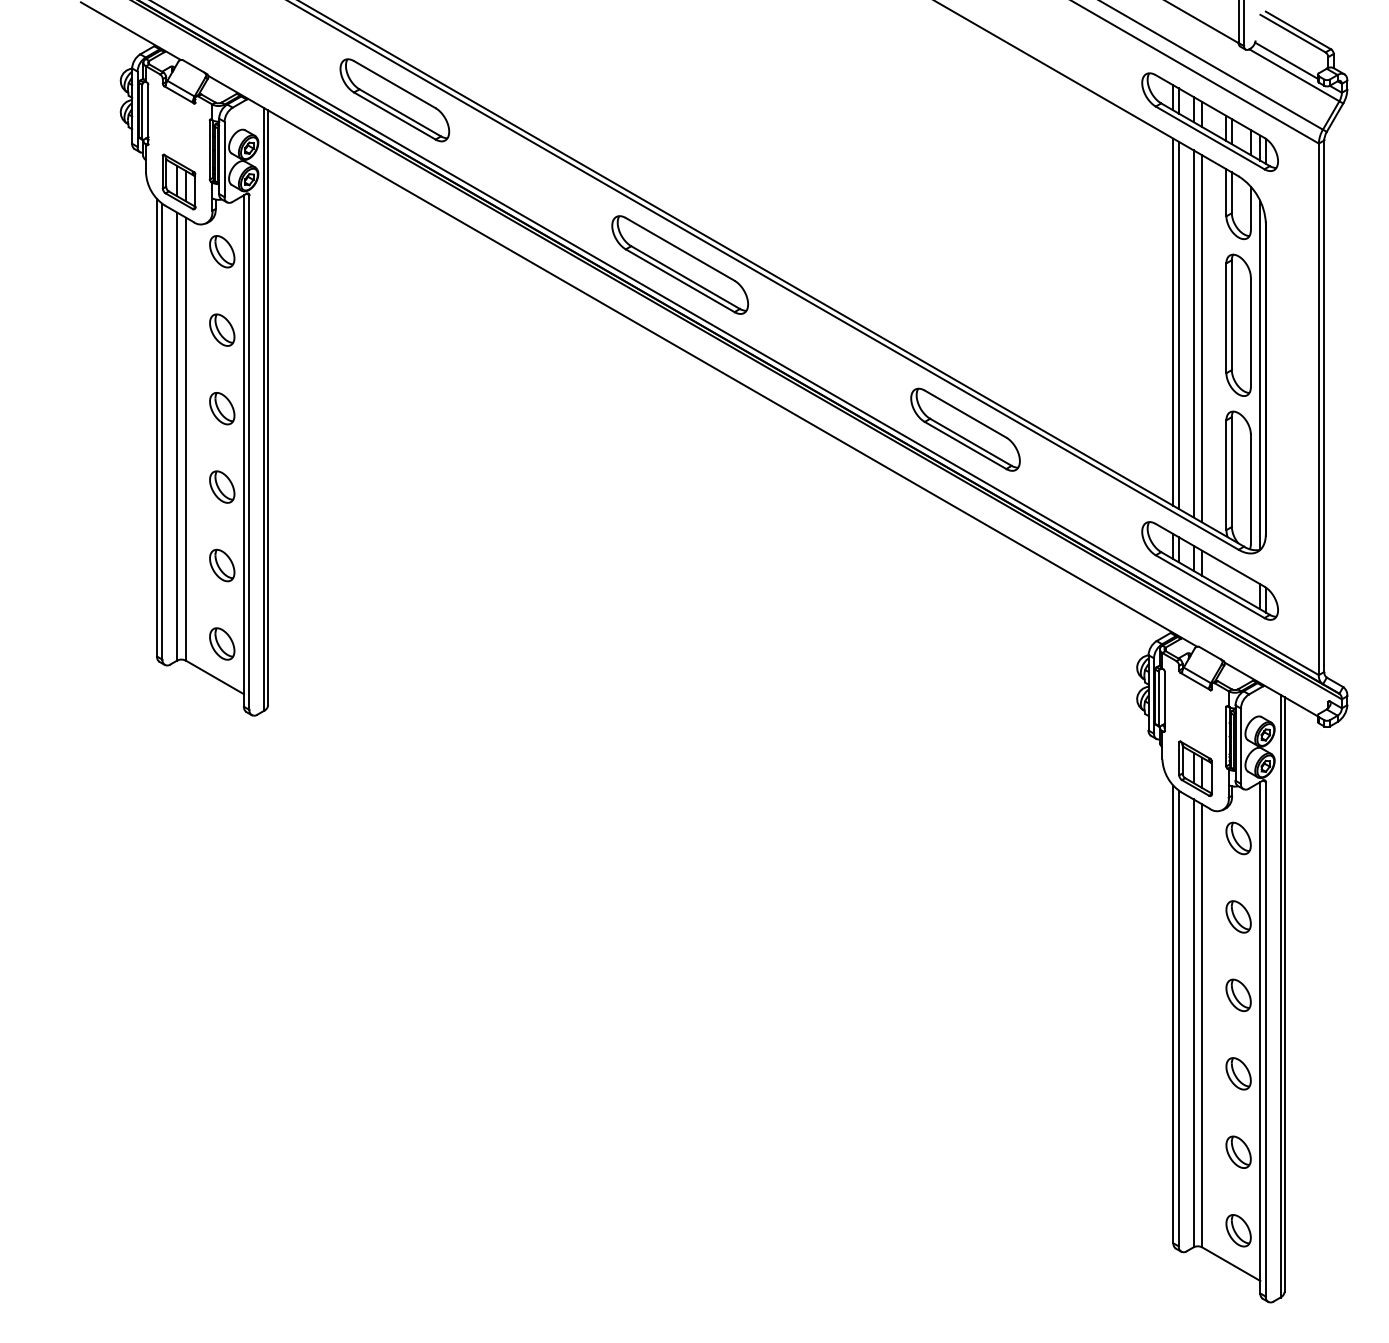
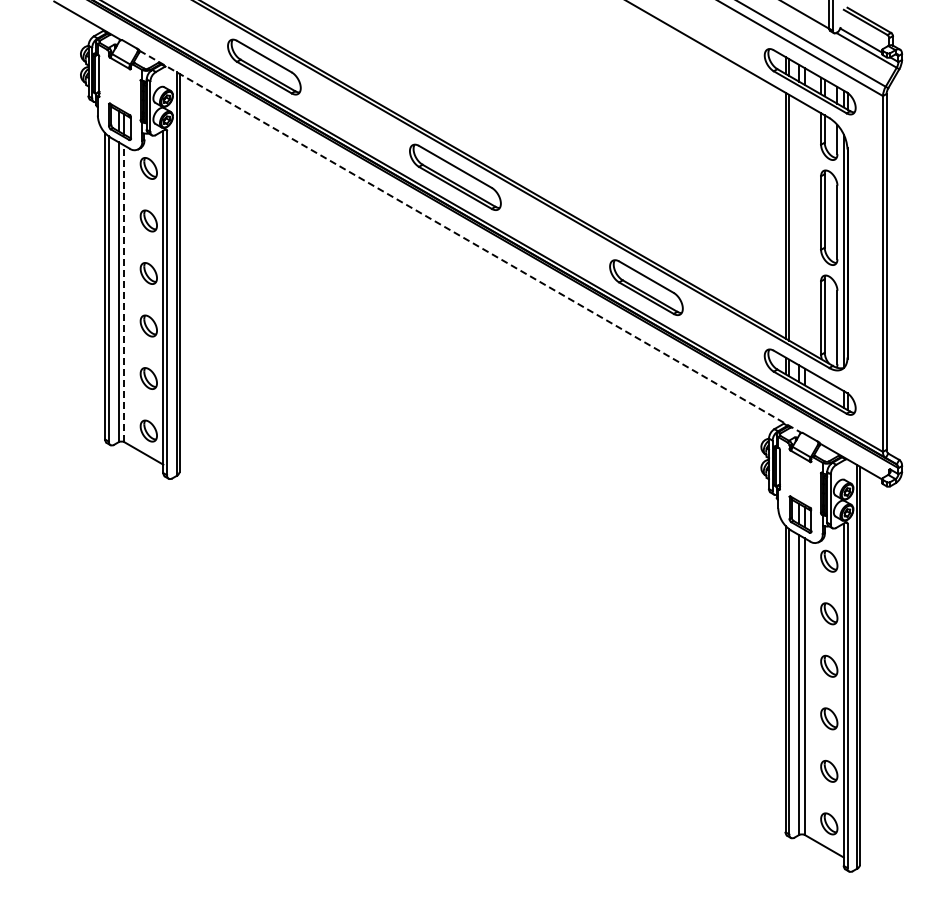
line: (1194, 333) -> (799, 223), removed
line: (1201, 338) -> (804, 226), removed
line: (702, 362) -> (470, 242), solid -> dashed
line: (185, 438) -> (124, 293), solid -> dashed

